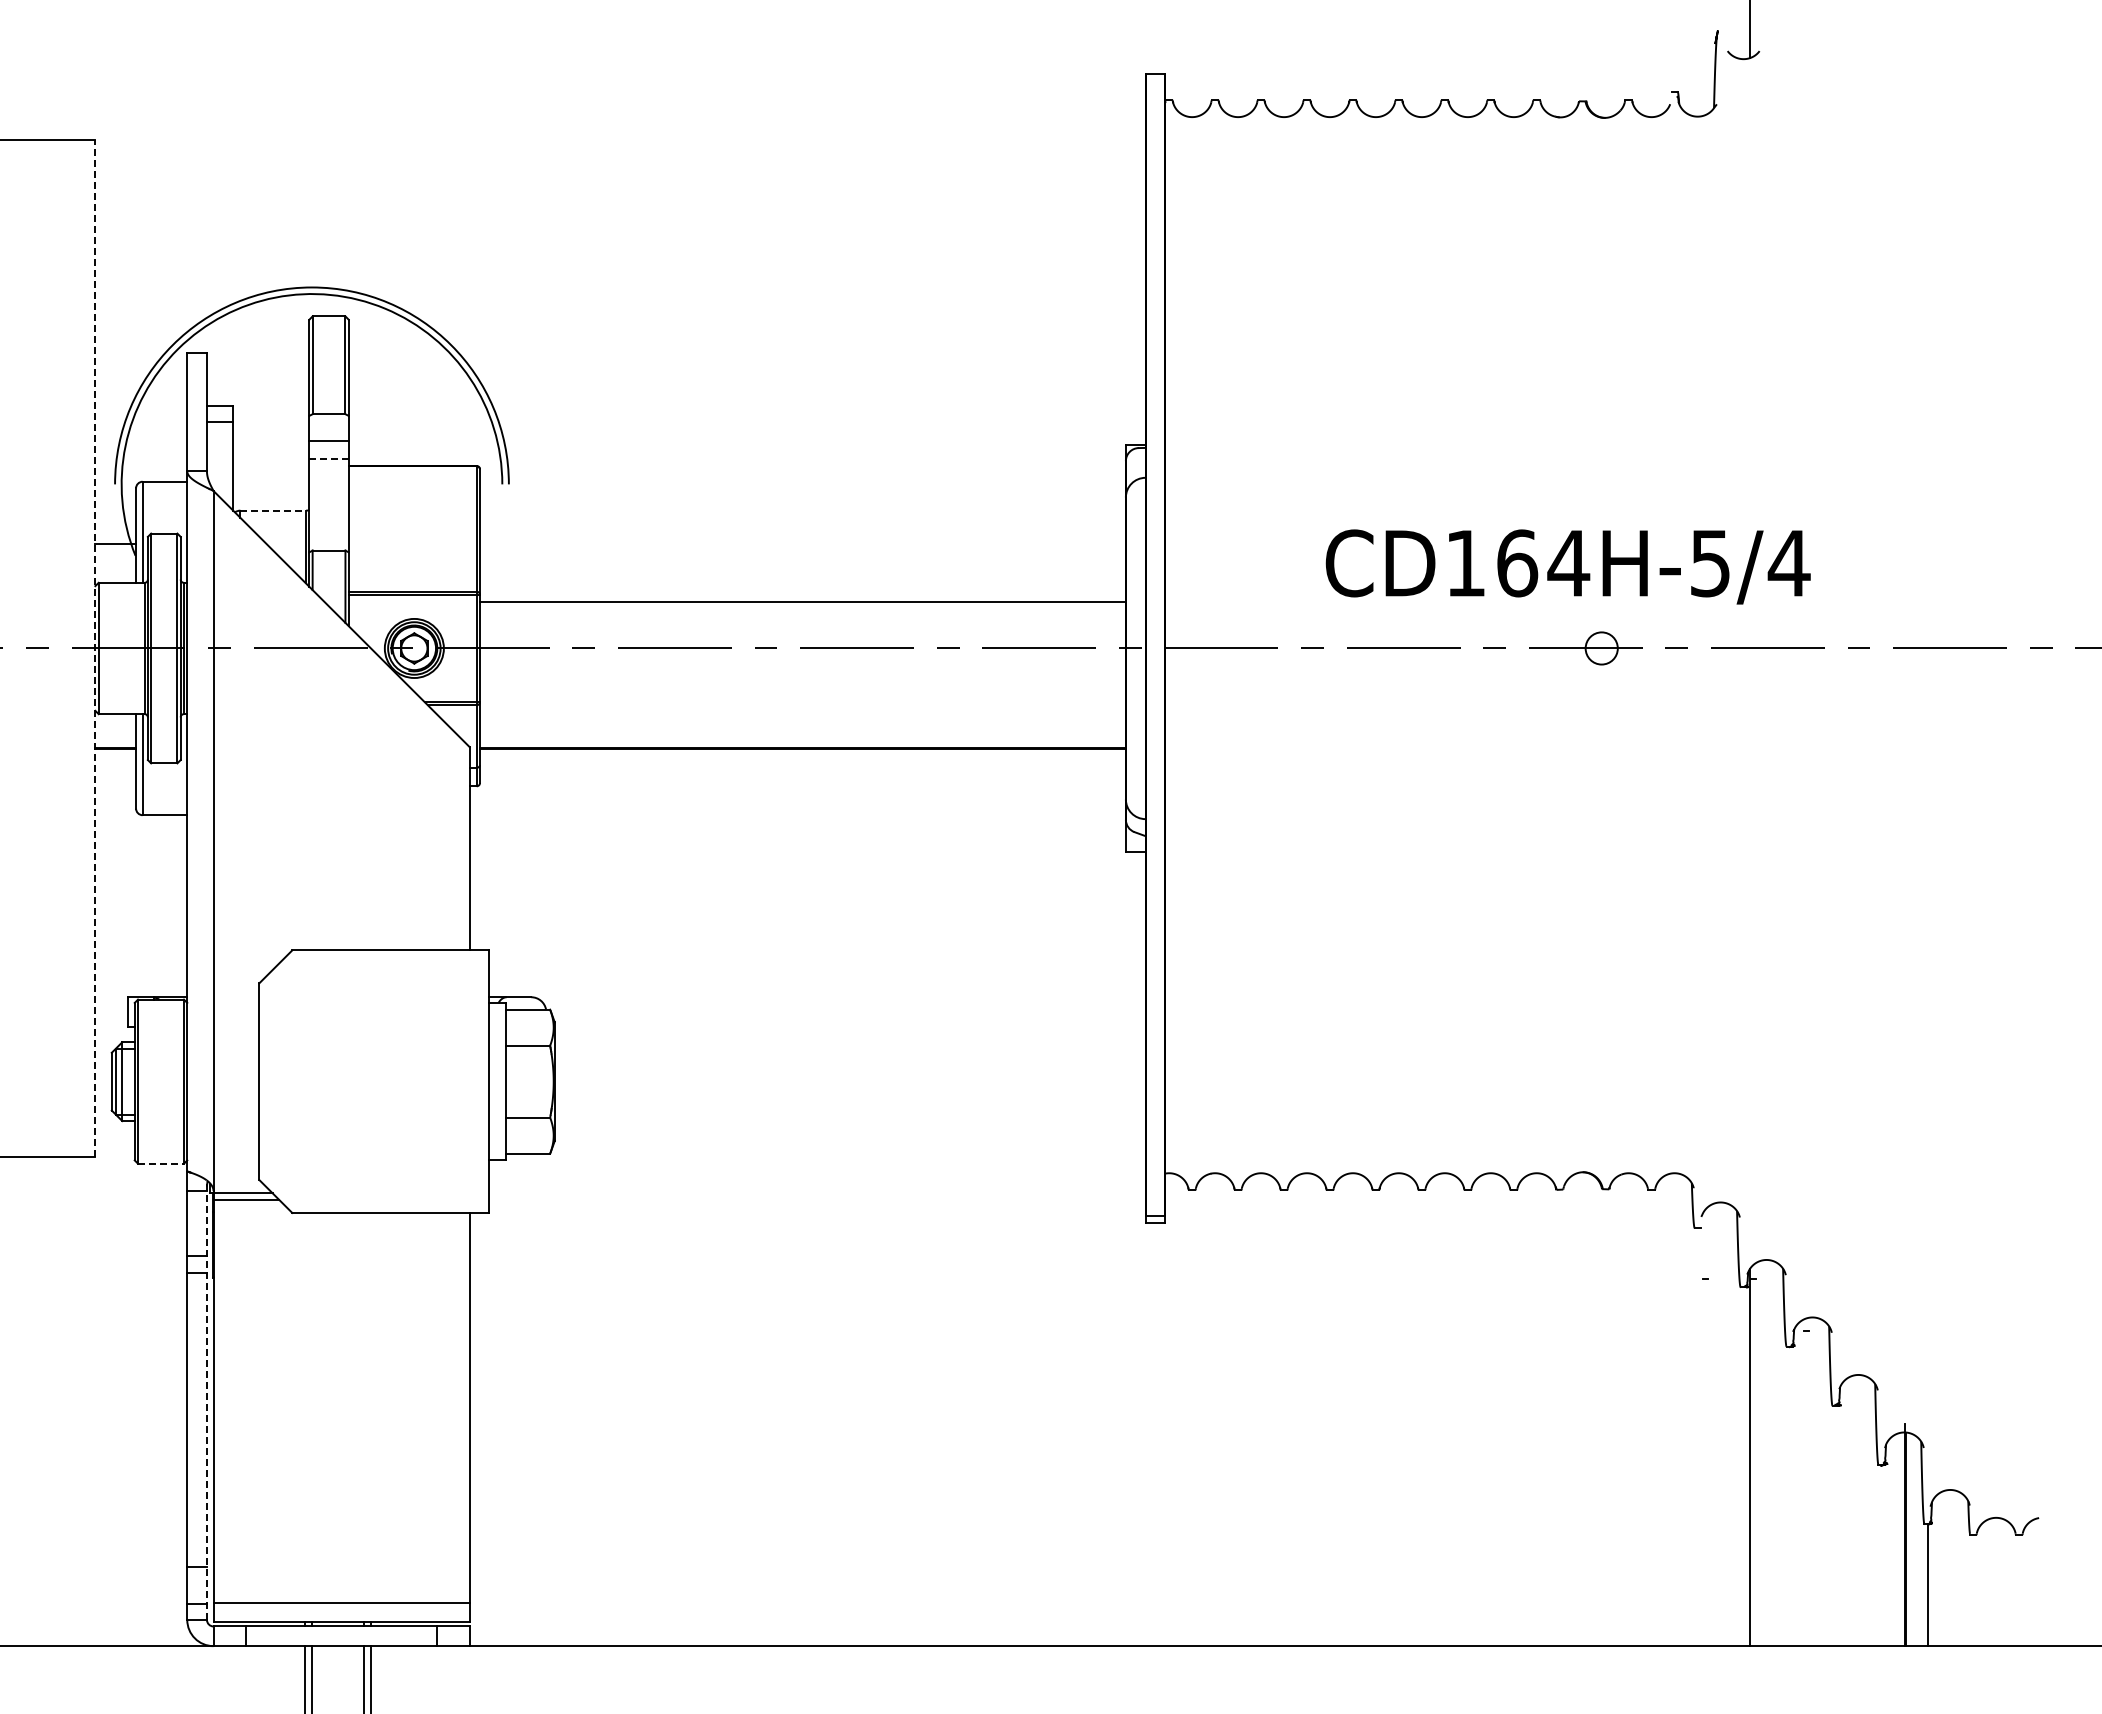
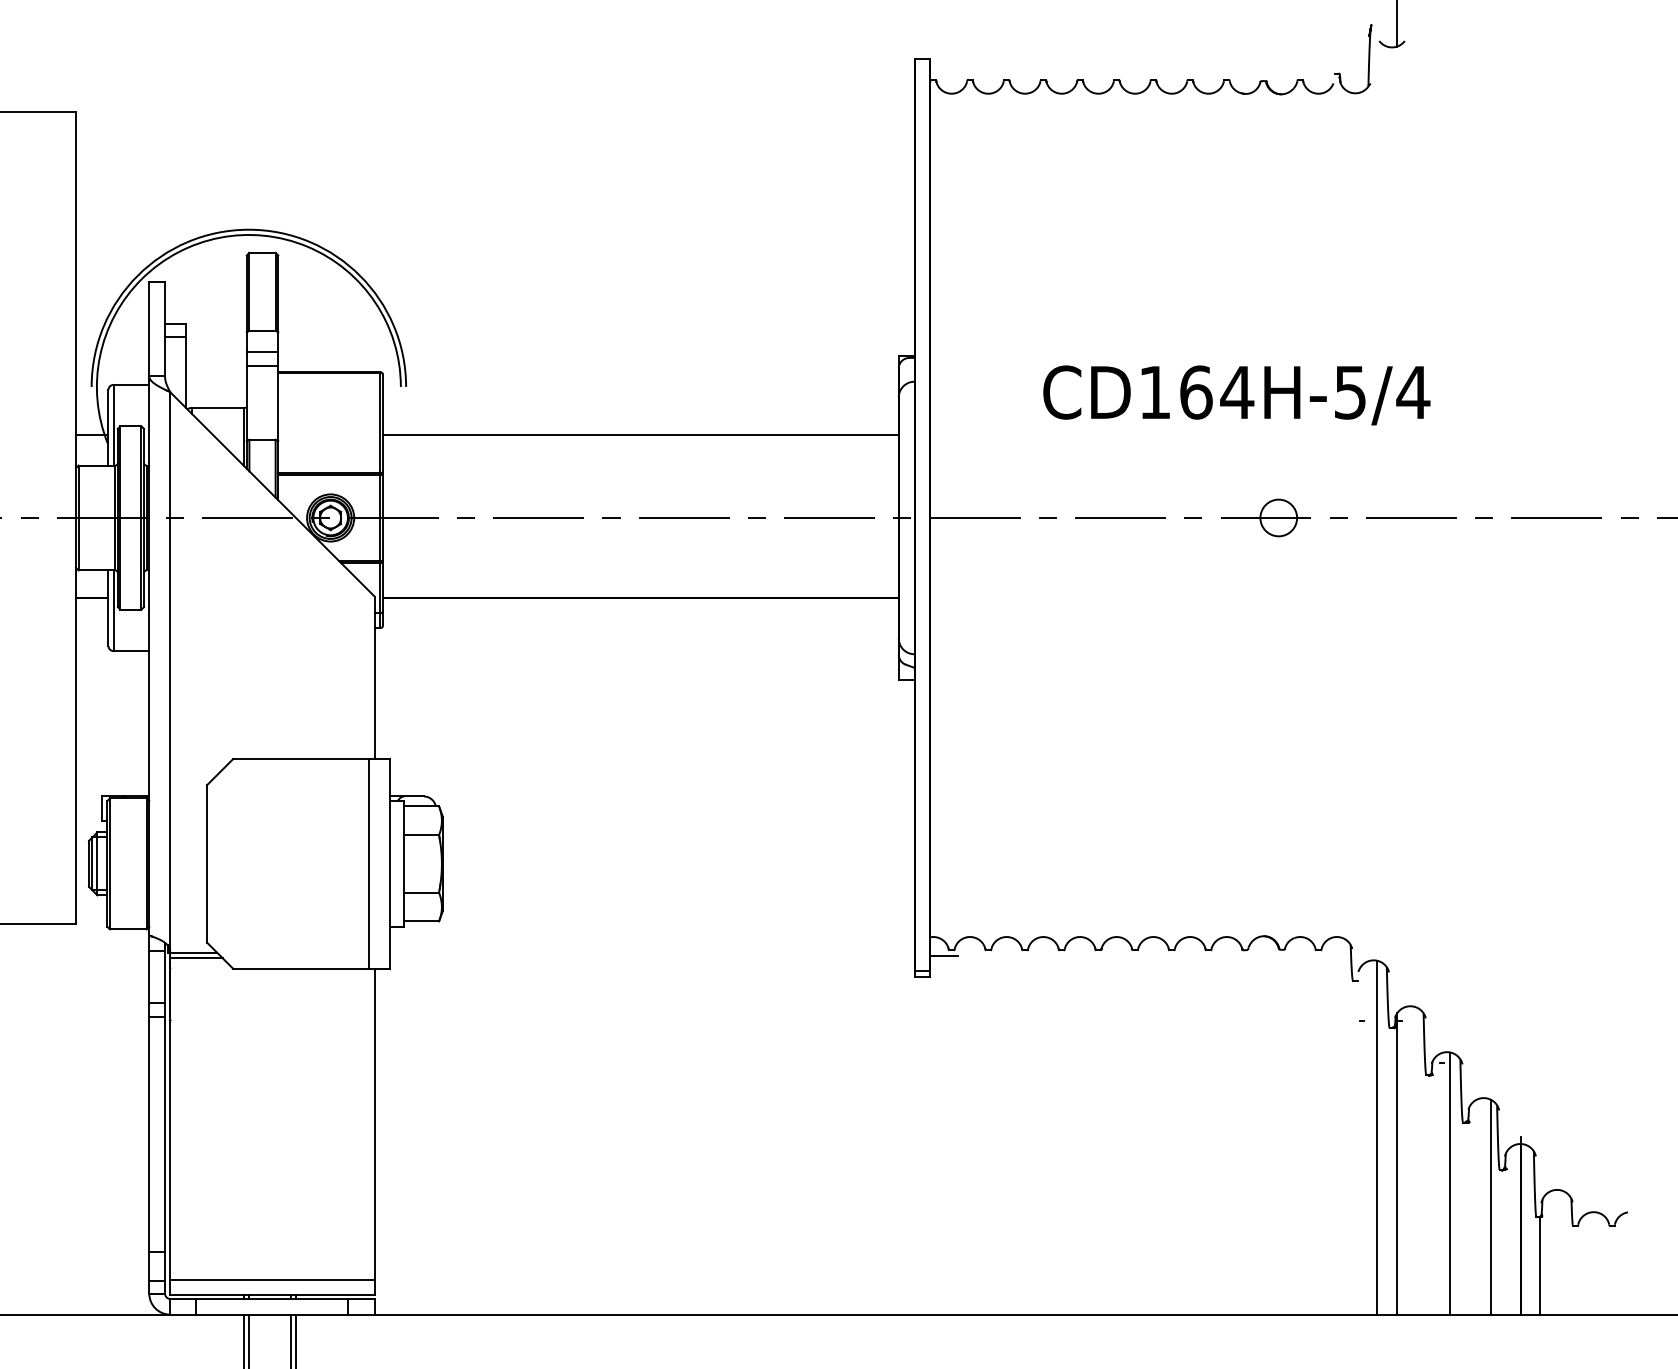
line: (329, 458) -> (262, 366), dashed -> solid
line: (273, 510) -> (218, 407), dashed -> solid
text: (1567, 566) -> (1236, 395), moved
line: (802, 602) -> (640, 434), moved
line: (95, 648) -> (76, 518), dashed -> solid
circle: (1601, 648) -> (1278, 518), size x1.43
line: (462, 1081) -> (369, 863), added
line: (161, 1163) -> (128, 929), dashed -> solid
line: (1182, 1196) -> (944, 955), added
line: (206, 1400) -> (164, 1118), dashed -> solid
line: (1724, 1424) -> (1376, 1137), added
line: (1816, 1481) -> (1450, 1183), added
line: (1867, 1511) -> (1490, 1207), added

